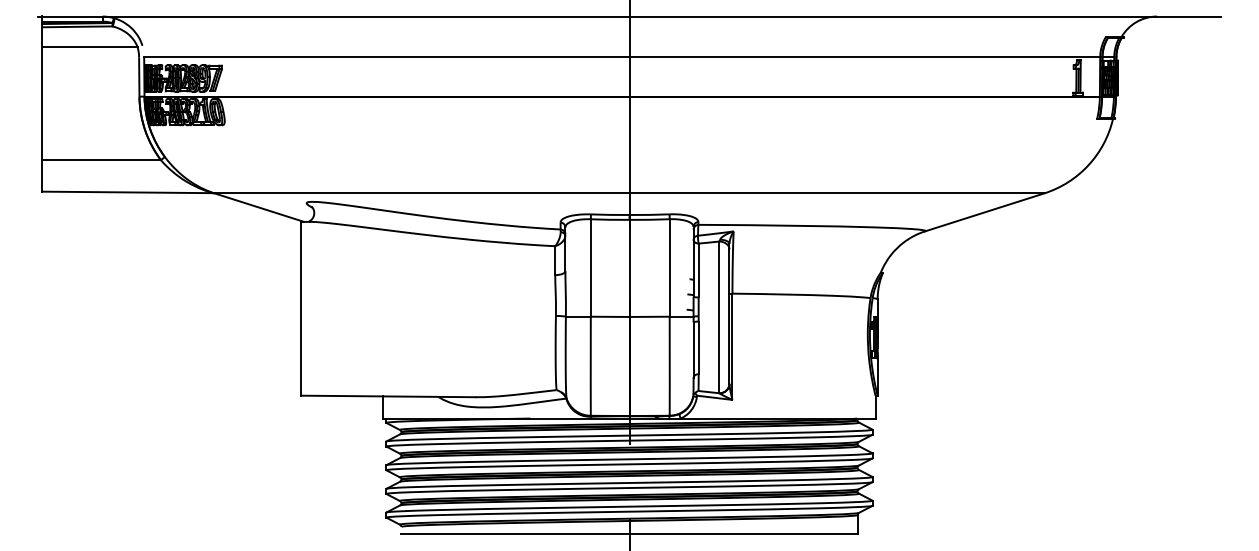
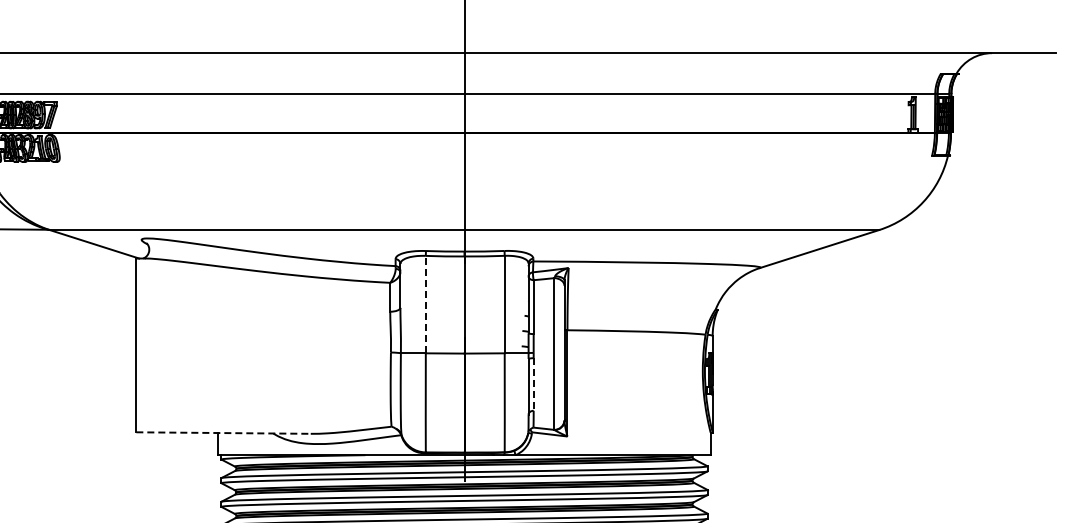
line: (590, 268) -> (425, 305), solid -> dashed
line: (698, 348) -> (533, 385), solid -> dashed
line: (389, 396) -> (224, 433), solid -> dashed

